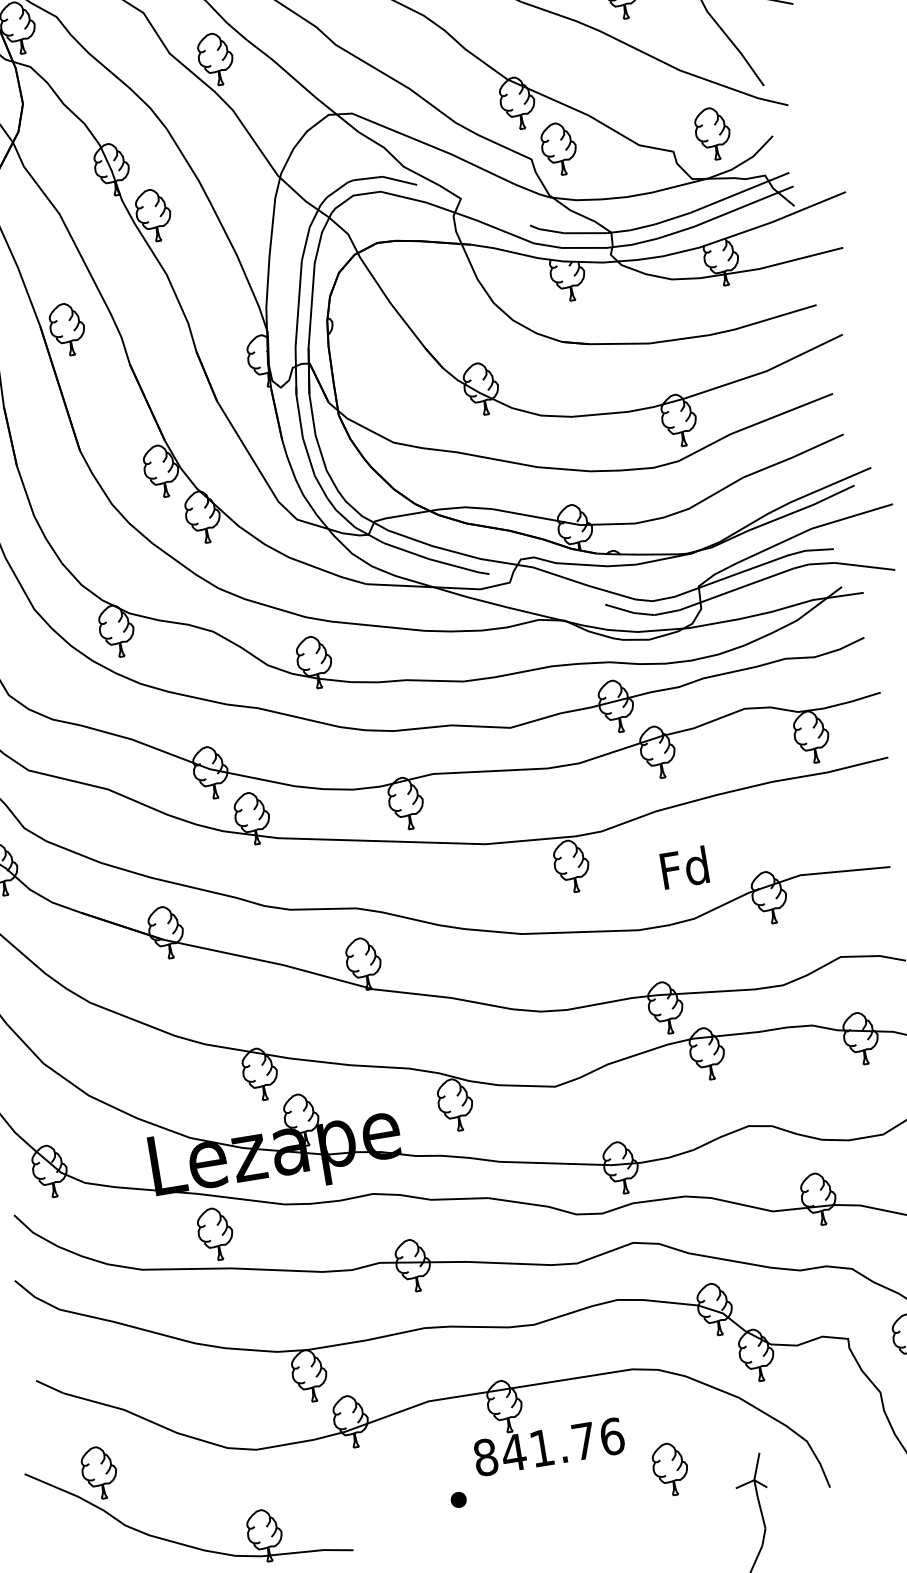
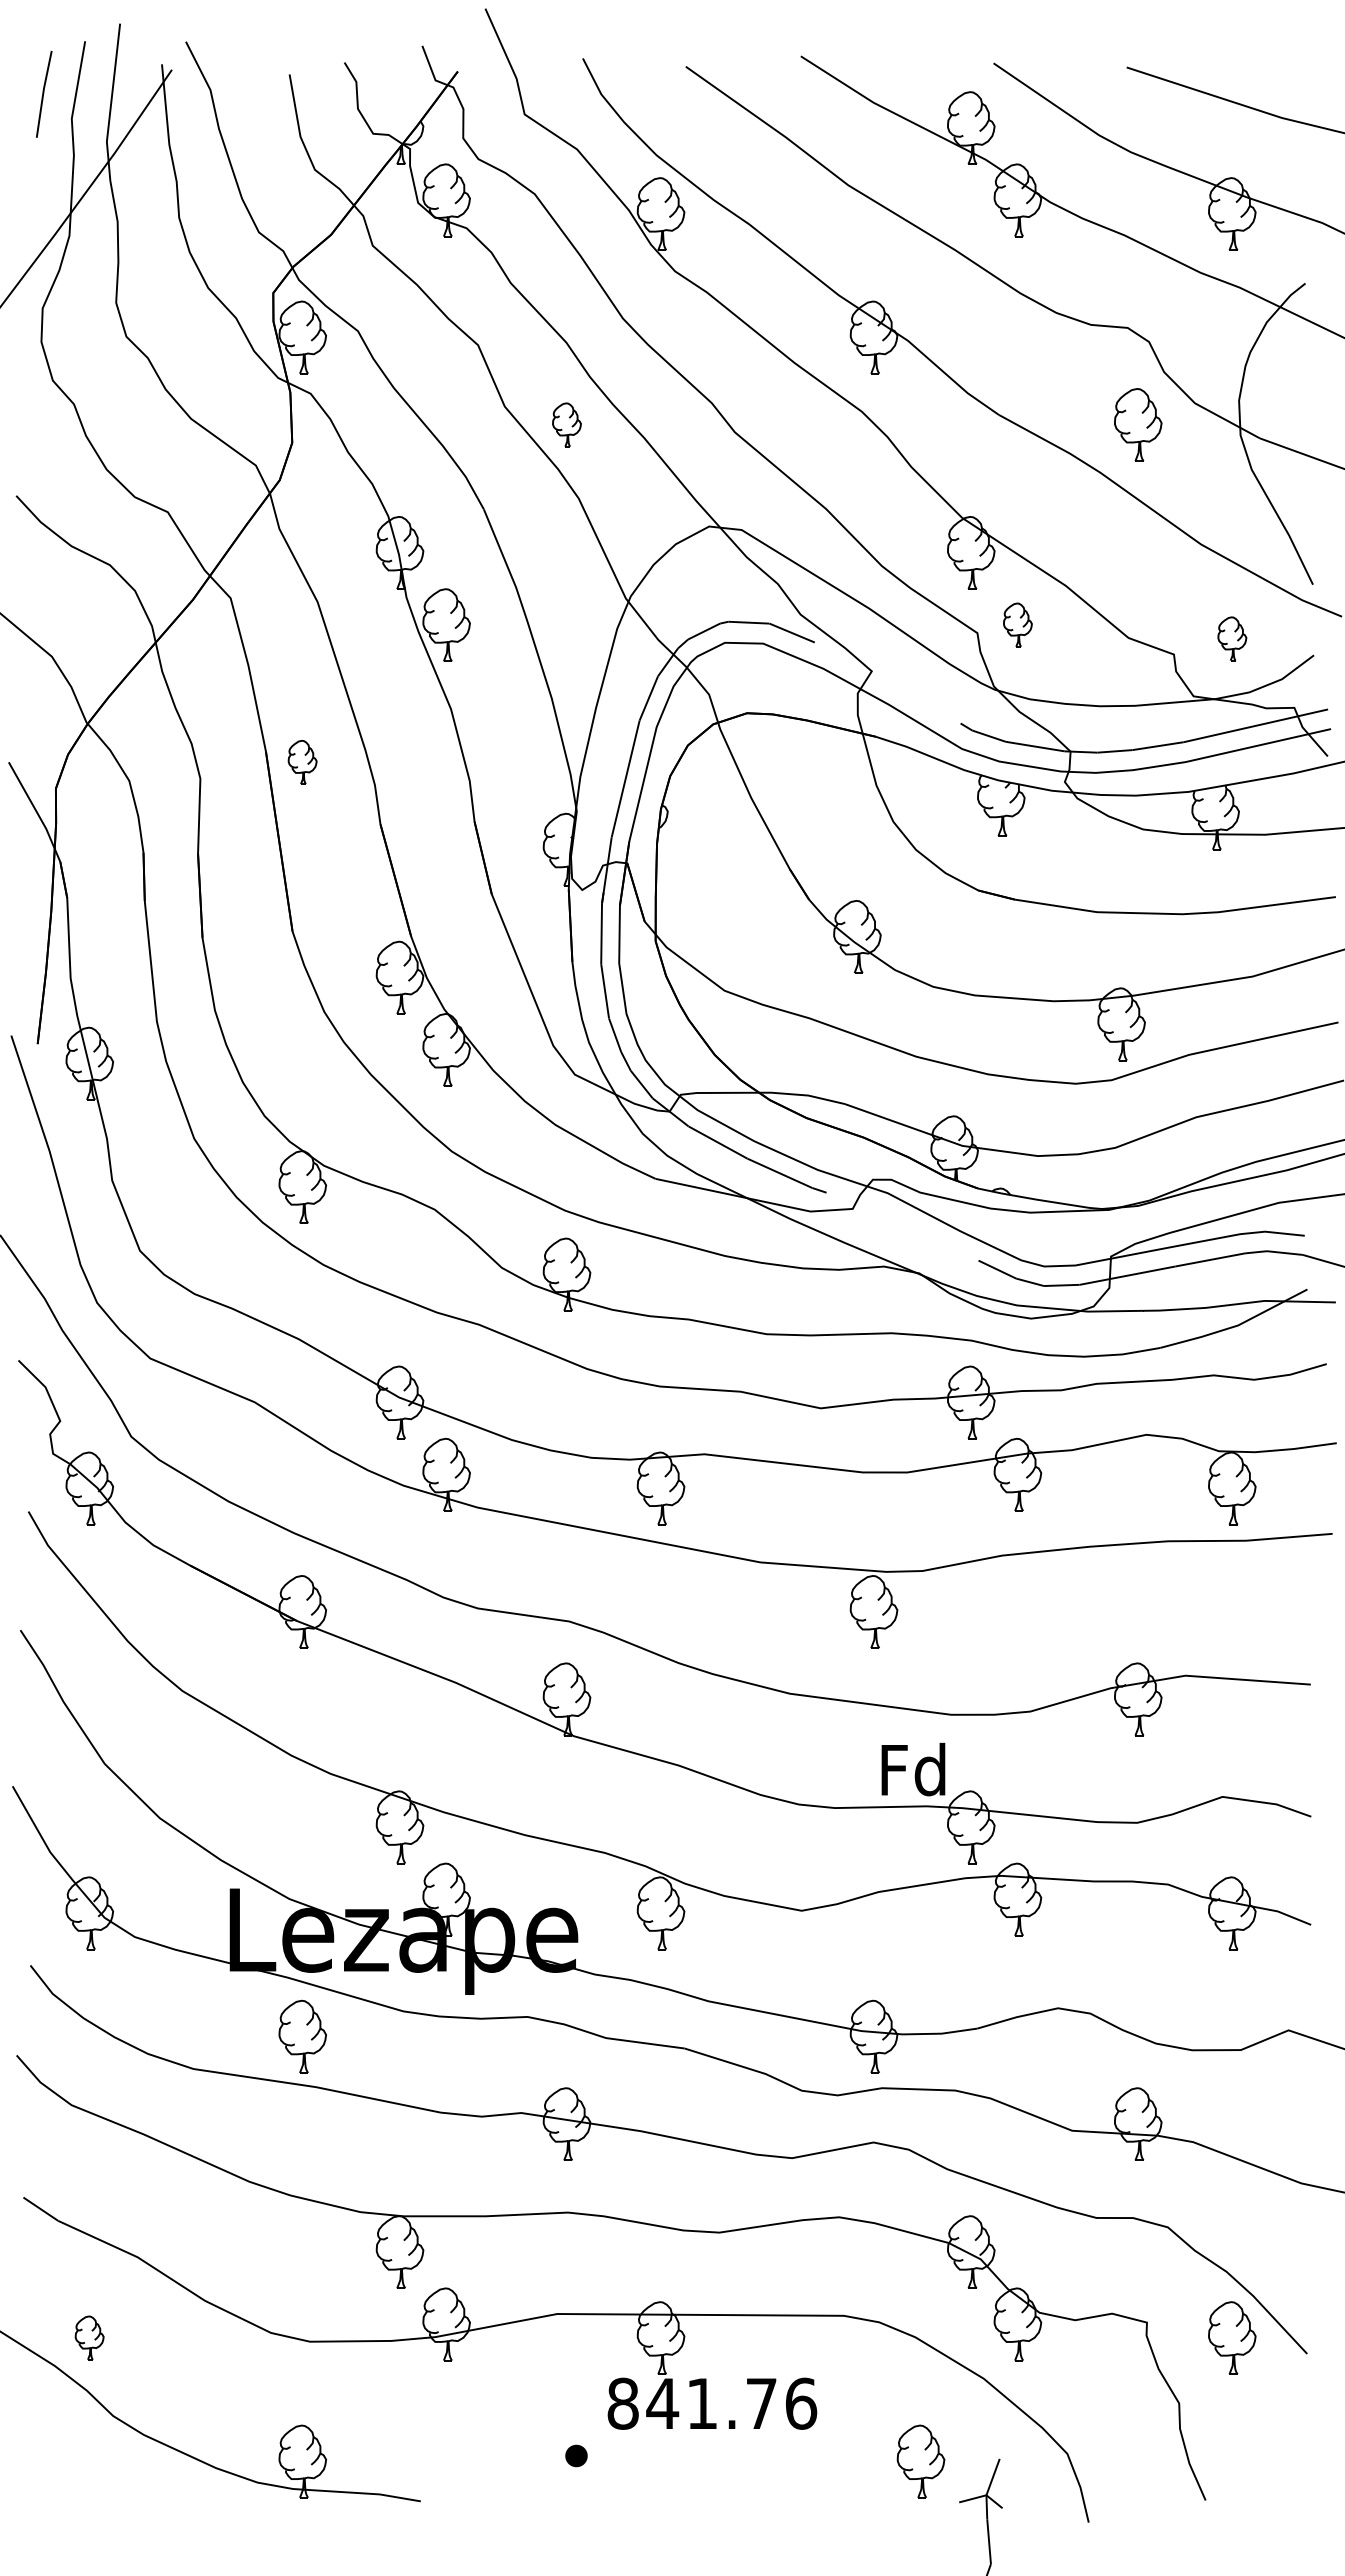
part: (215, 59) -> (566, 424), size x0.6
part: (713, 133) -> (1232, 638), size x0.6
part: (558, 148) -> (1017, 624), size x0.6
part: (67, 329) -> (302, 762), size x0.6
text: (684, 867) -> (913, 1769), moved
part: (670, 1469) -> (920, 2461), moved
part: (99, 1472) -> (89, 2337), size x0.6

